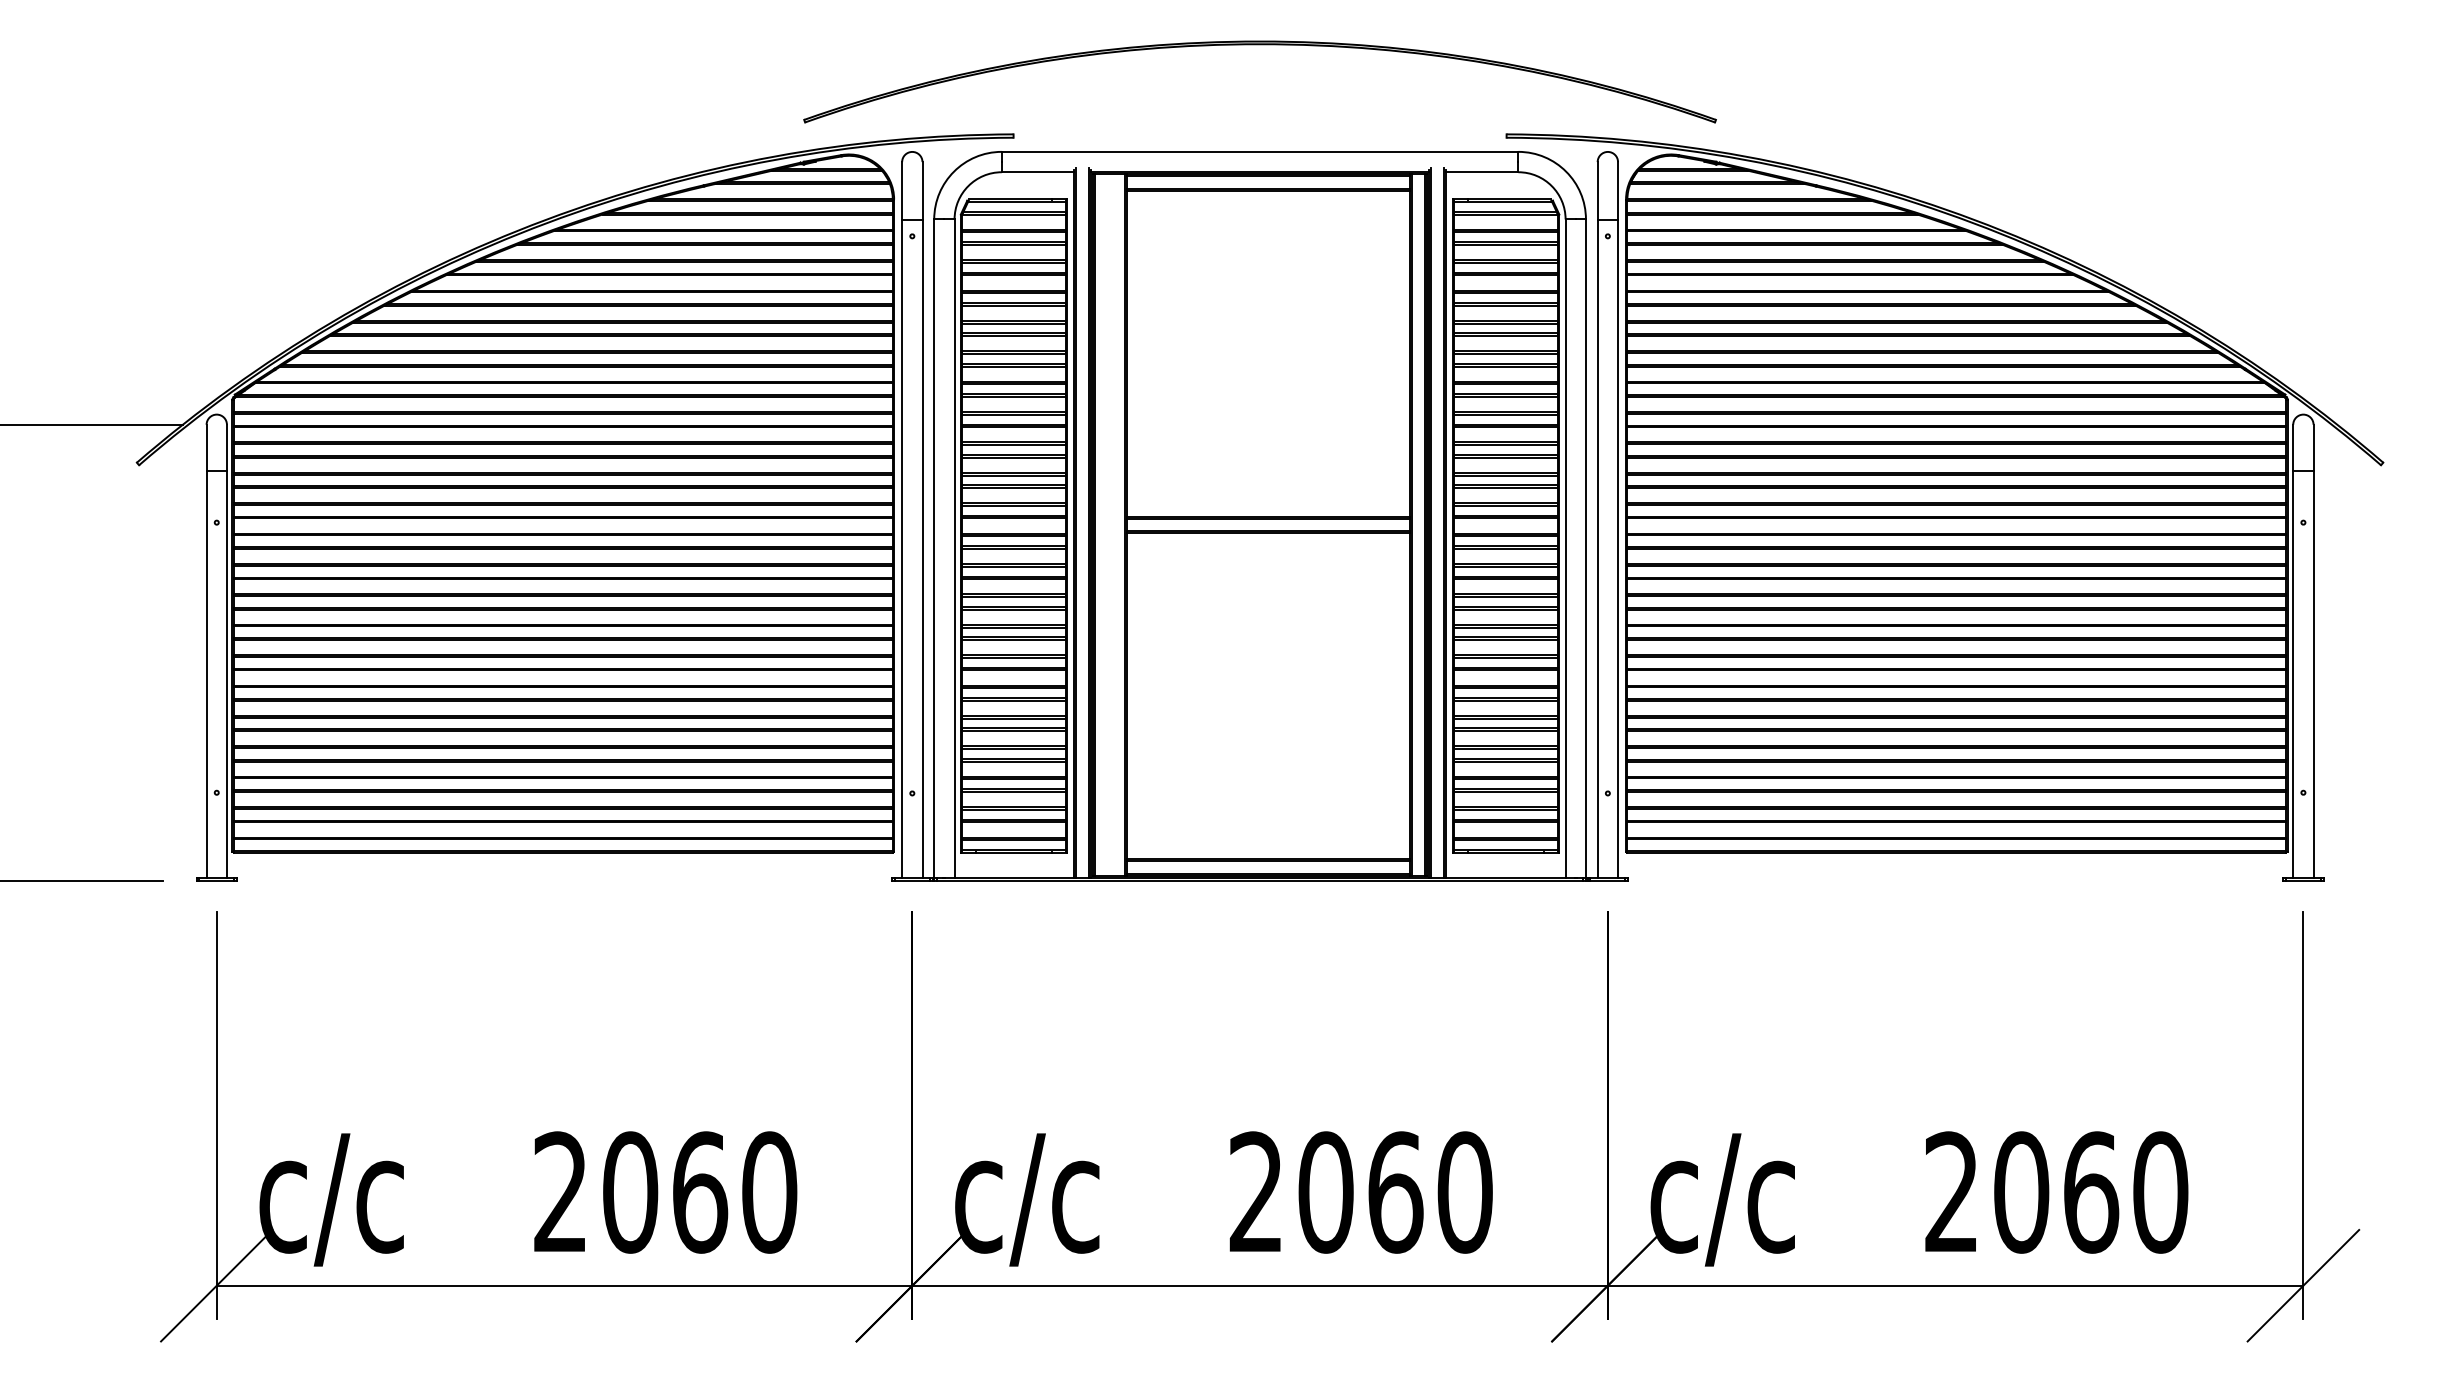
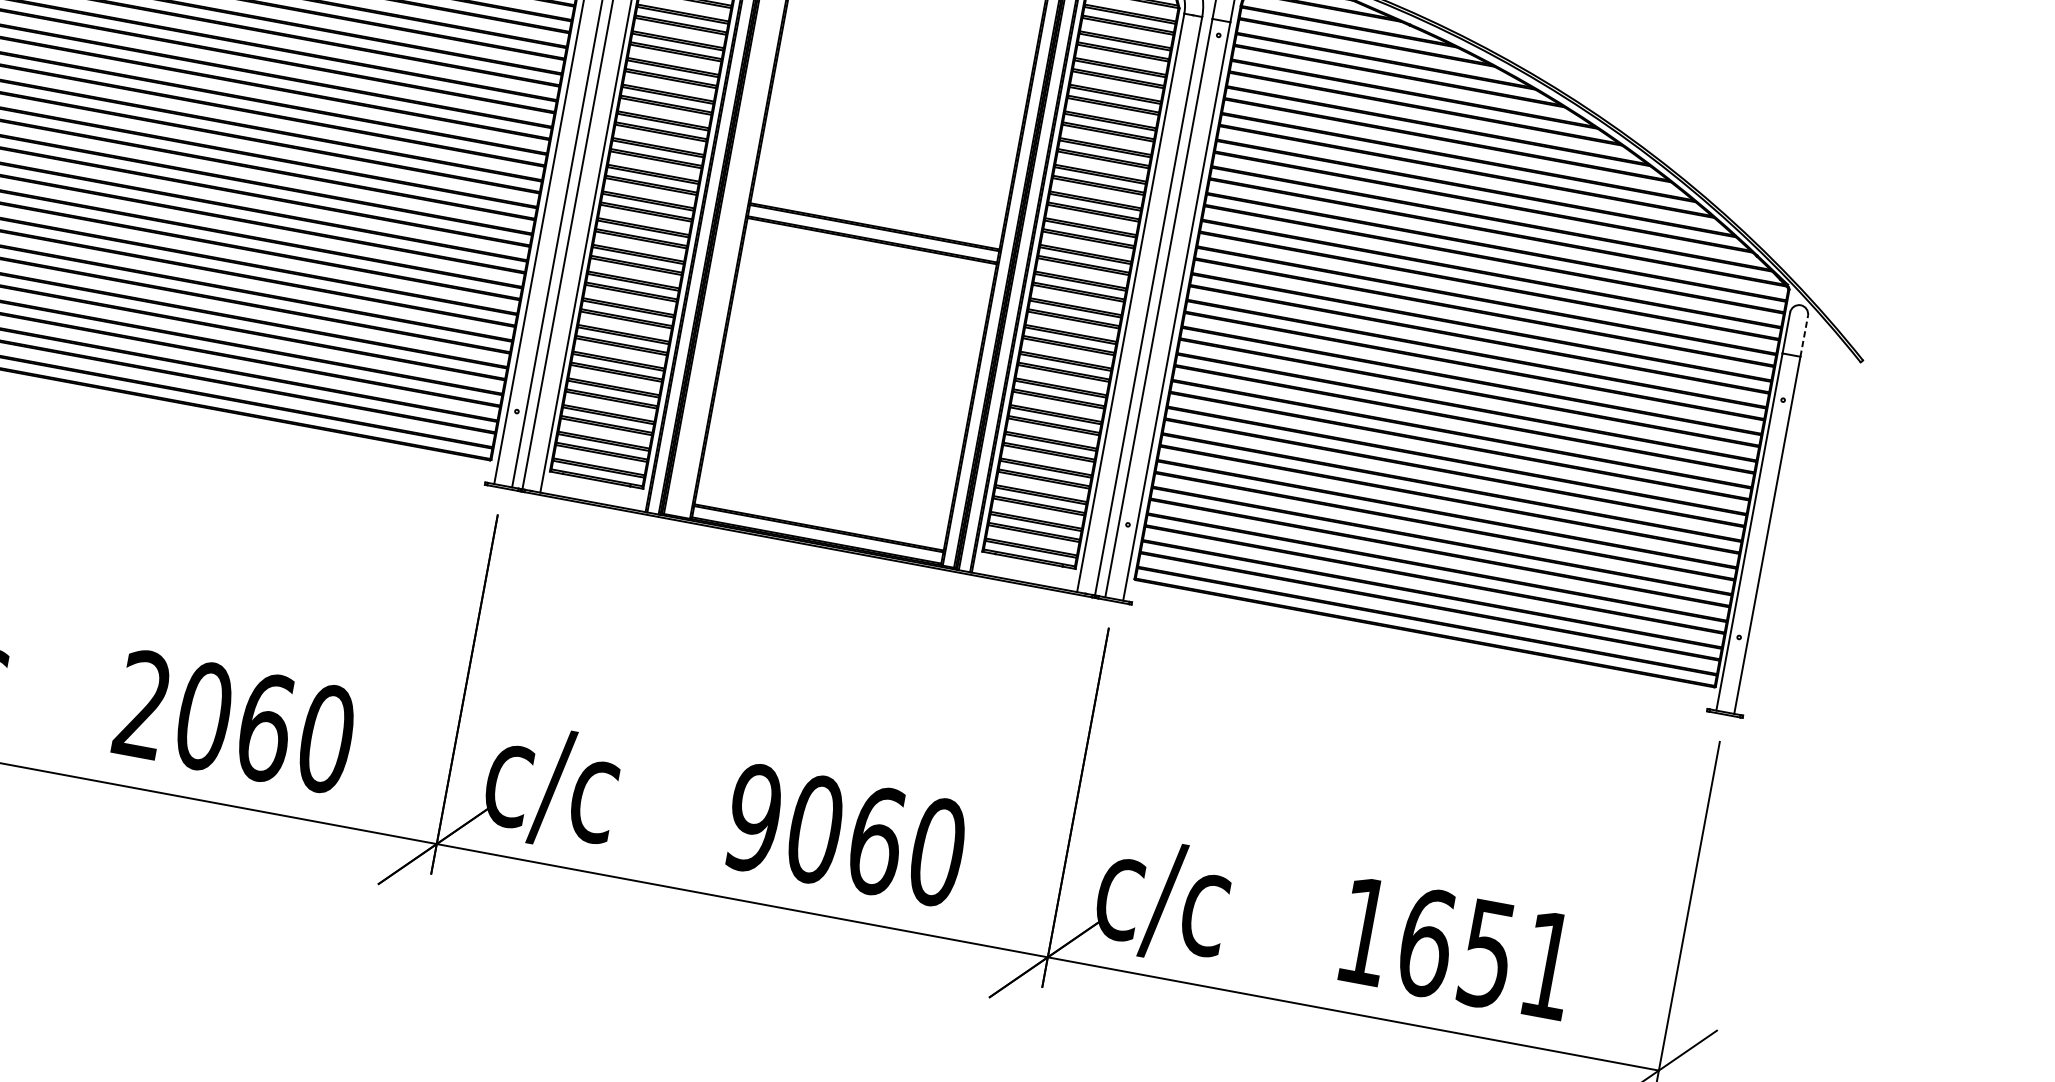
line: (2313, 447) -> (1804, 335), solid -> dashed
text: (1255, 1192) -> (753, 818), 2060 -> 9060
text: (2056, 1192) -> (1457, 948), 2060 -> 1651

